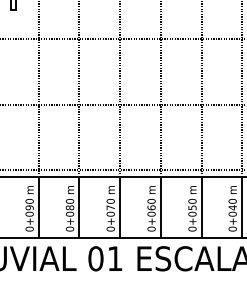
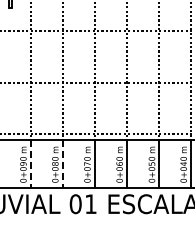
line: (38, 208) -> (30, 164), solid -> dashed
line: (79, 208) -> (62, 164), solid -> dashed

